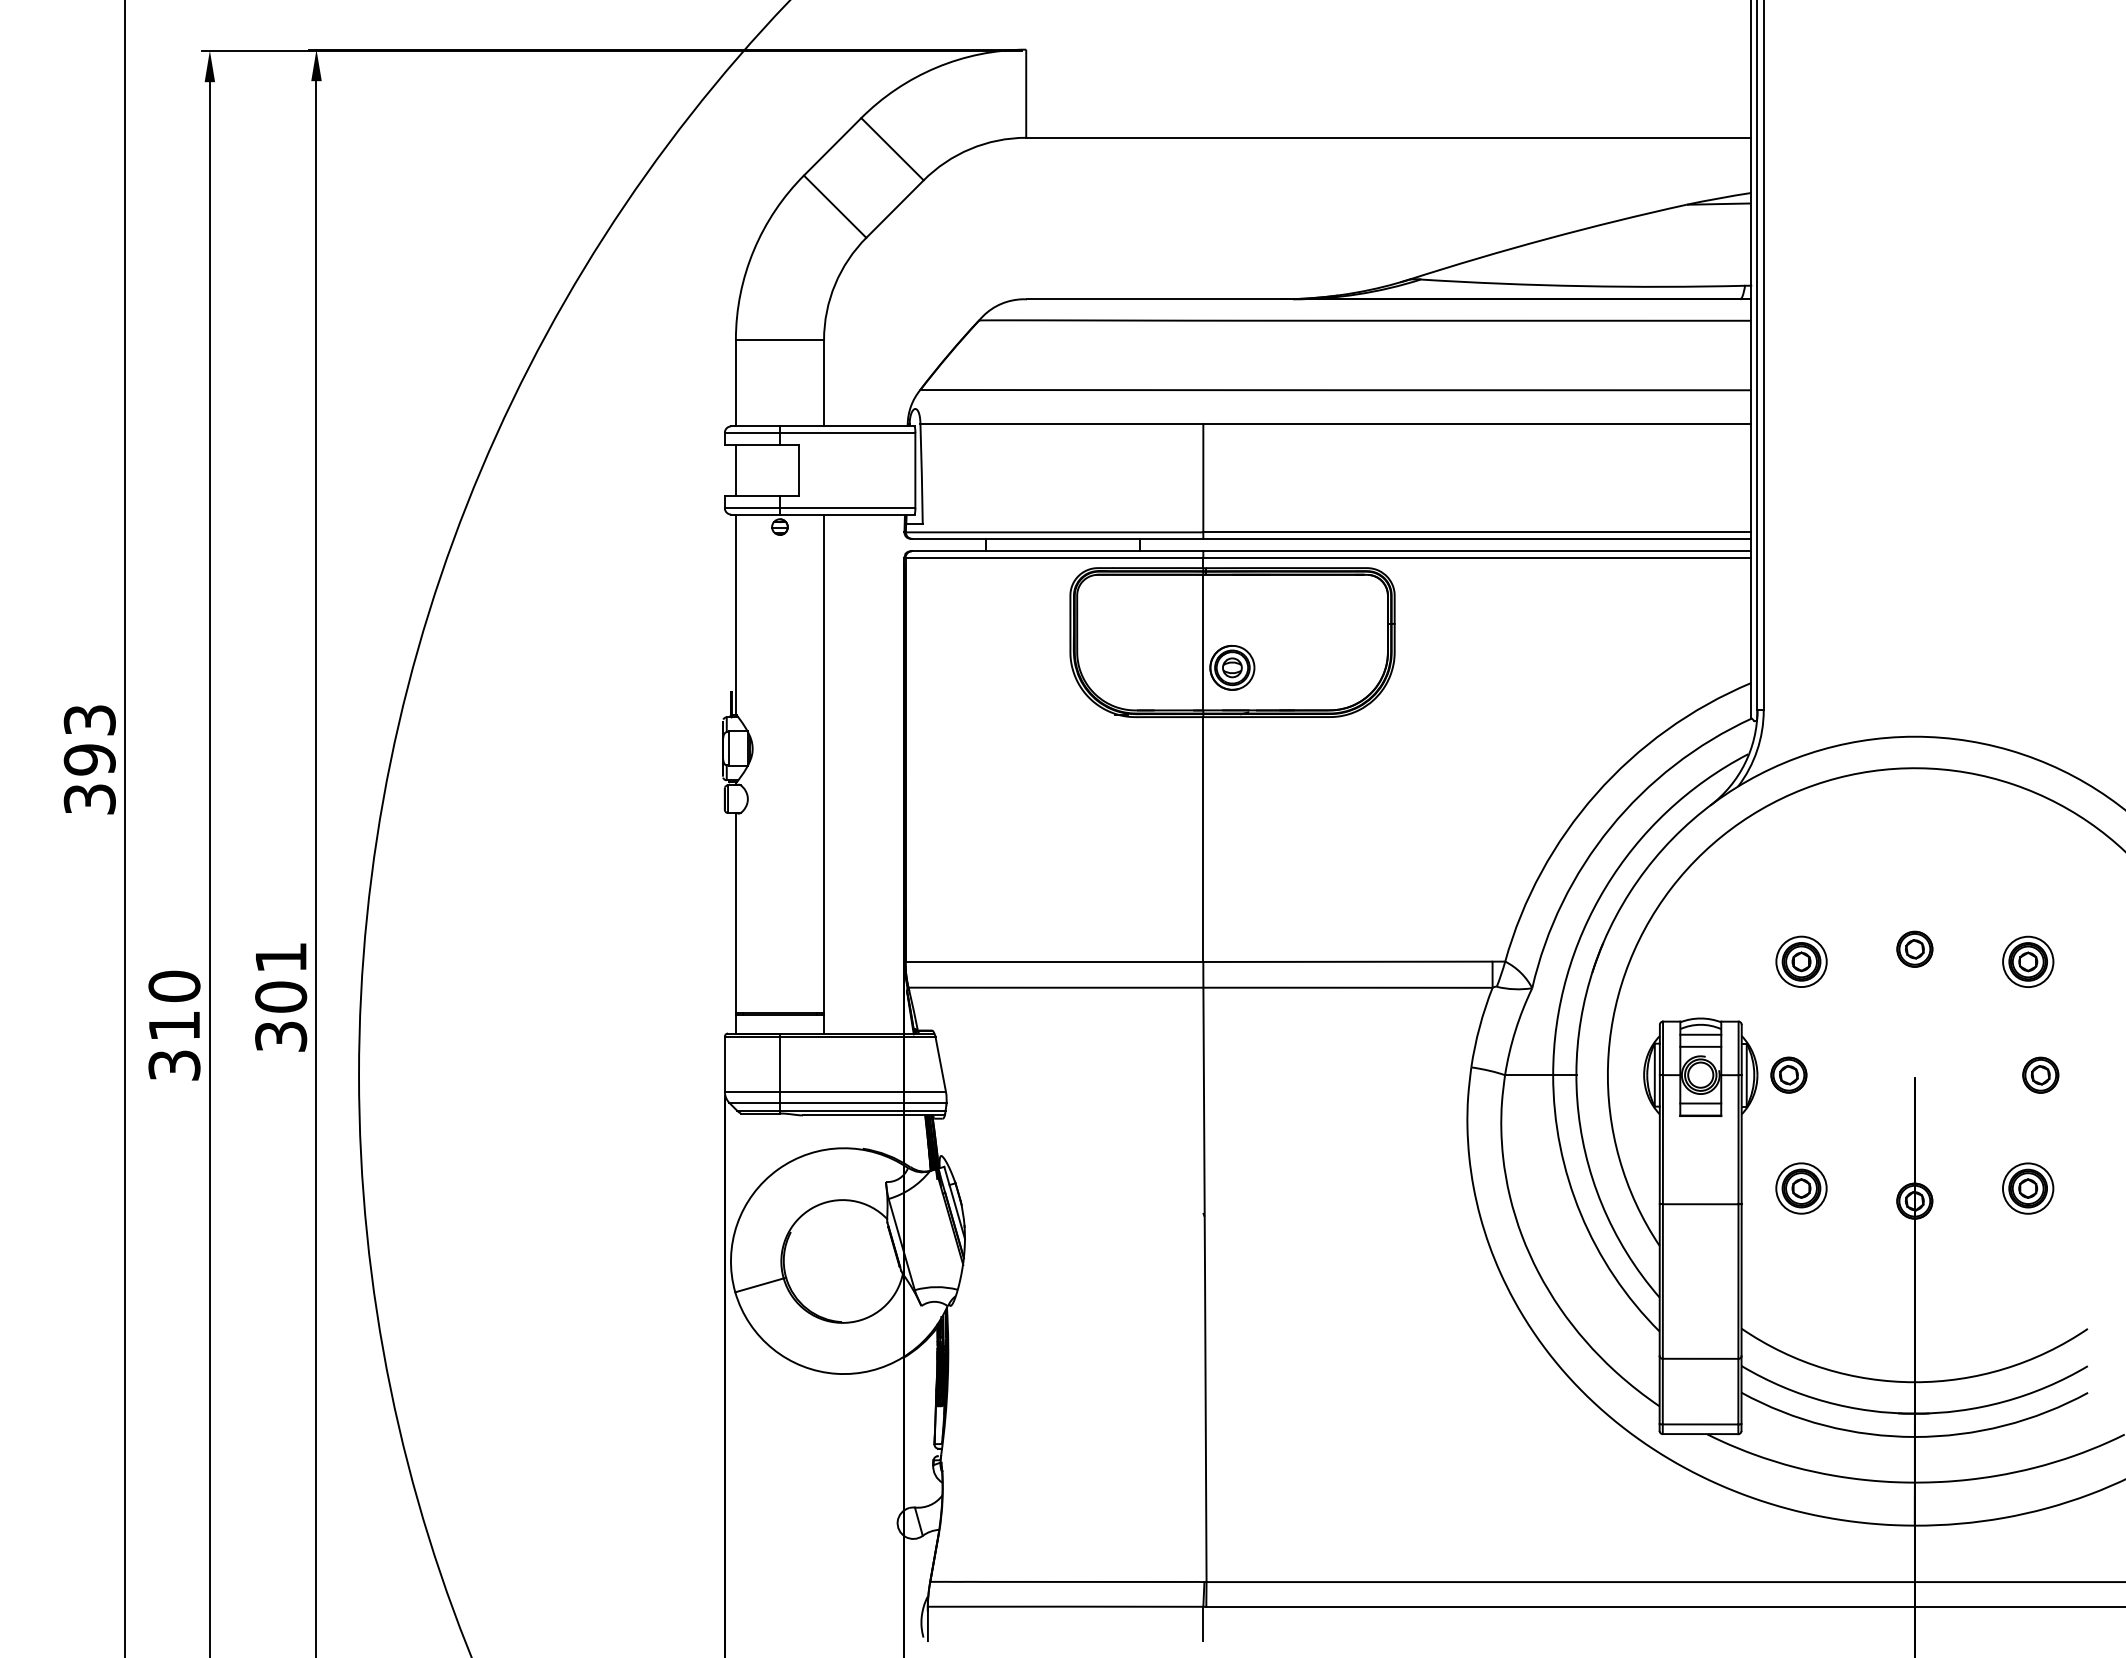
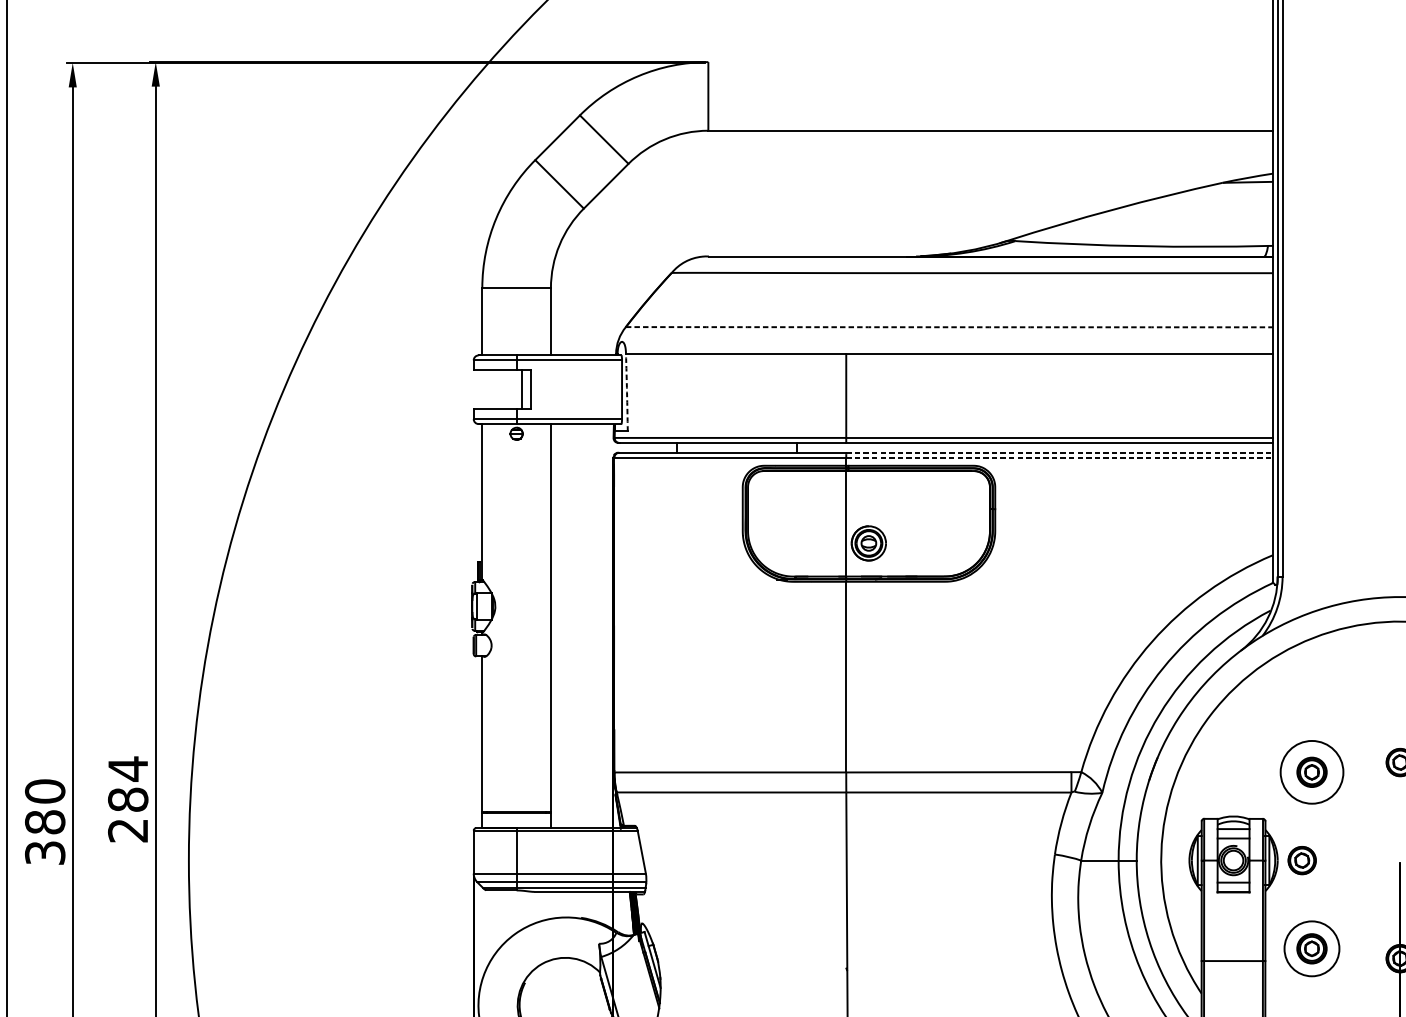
arc: (1335, 390) -> (949, 327), solid -> dashed
line: (735, 470) -> (521, 389), moved
arc: (921, 474) -> (626, 392), solid -> dashed
line: (1477, 551) -> (1059, 452), solid -> dashed
line: (1477, 557) -> (1059, 457), solid -> dashed
circle: (1801, 961) -> (1311, 772), size x1.6
text: (281, 996) -> (128, 799), 301 -> 284
text: (174, 1025) -> (45, 821), 310 -> 380
circle: (1801, 1188) -> (1311, 948), size x1.4

